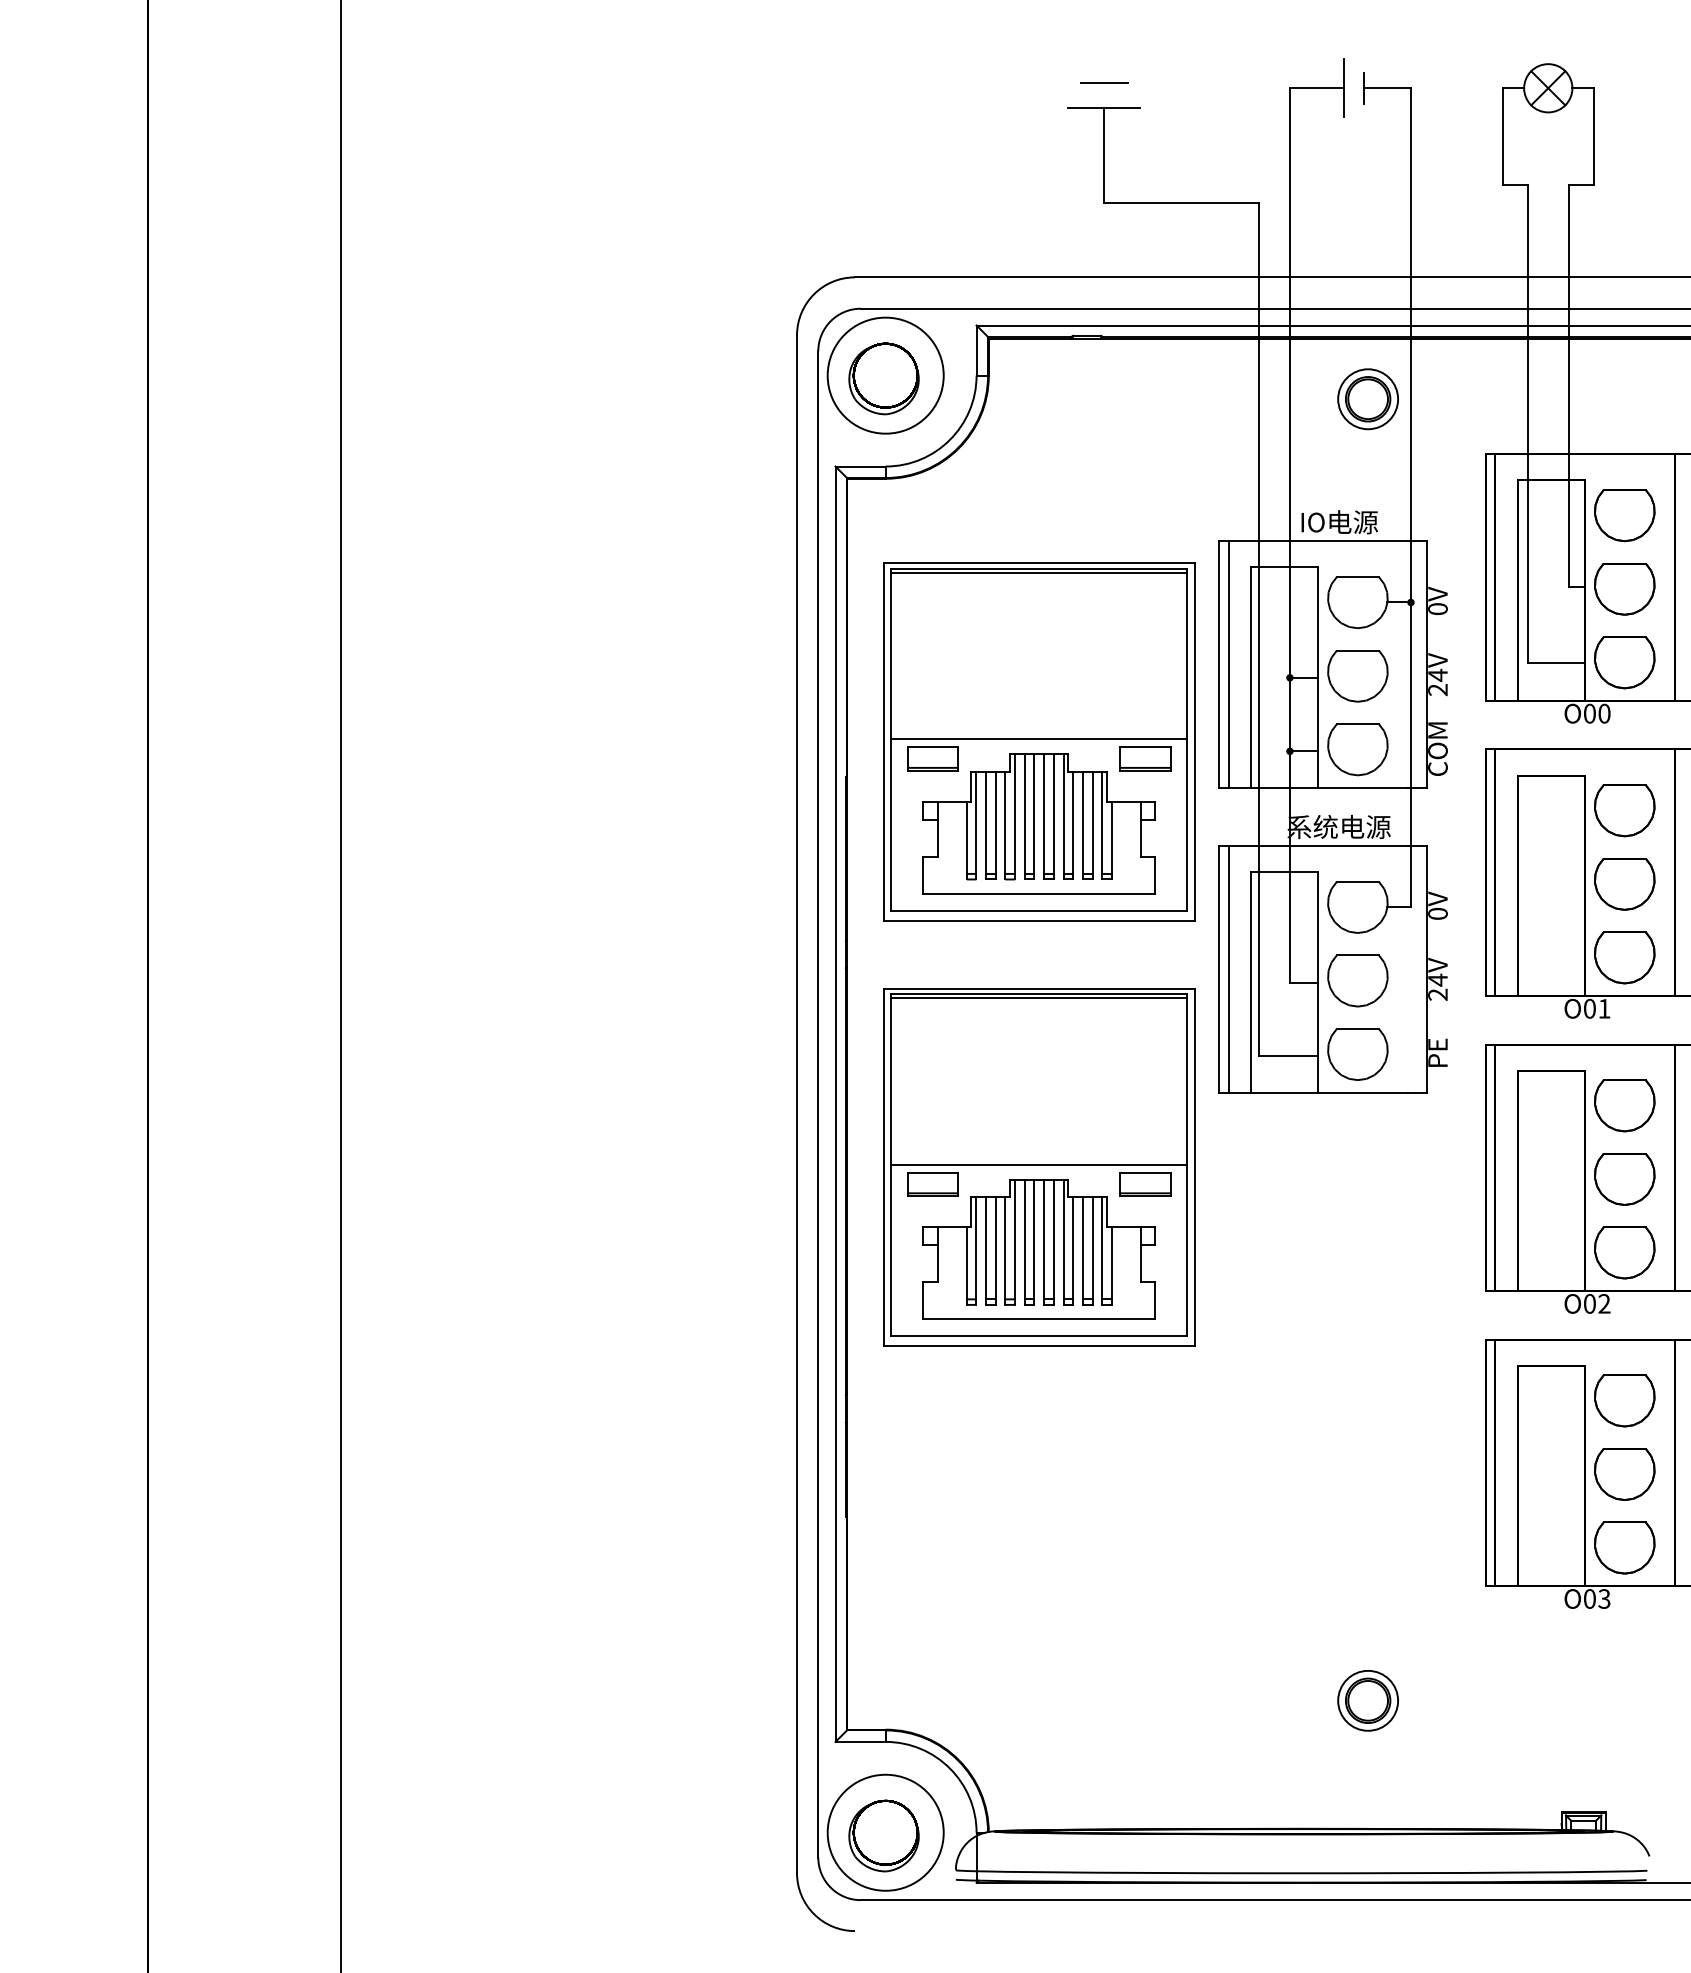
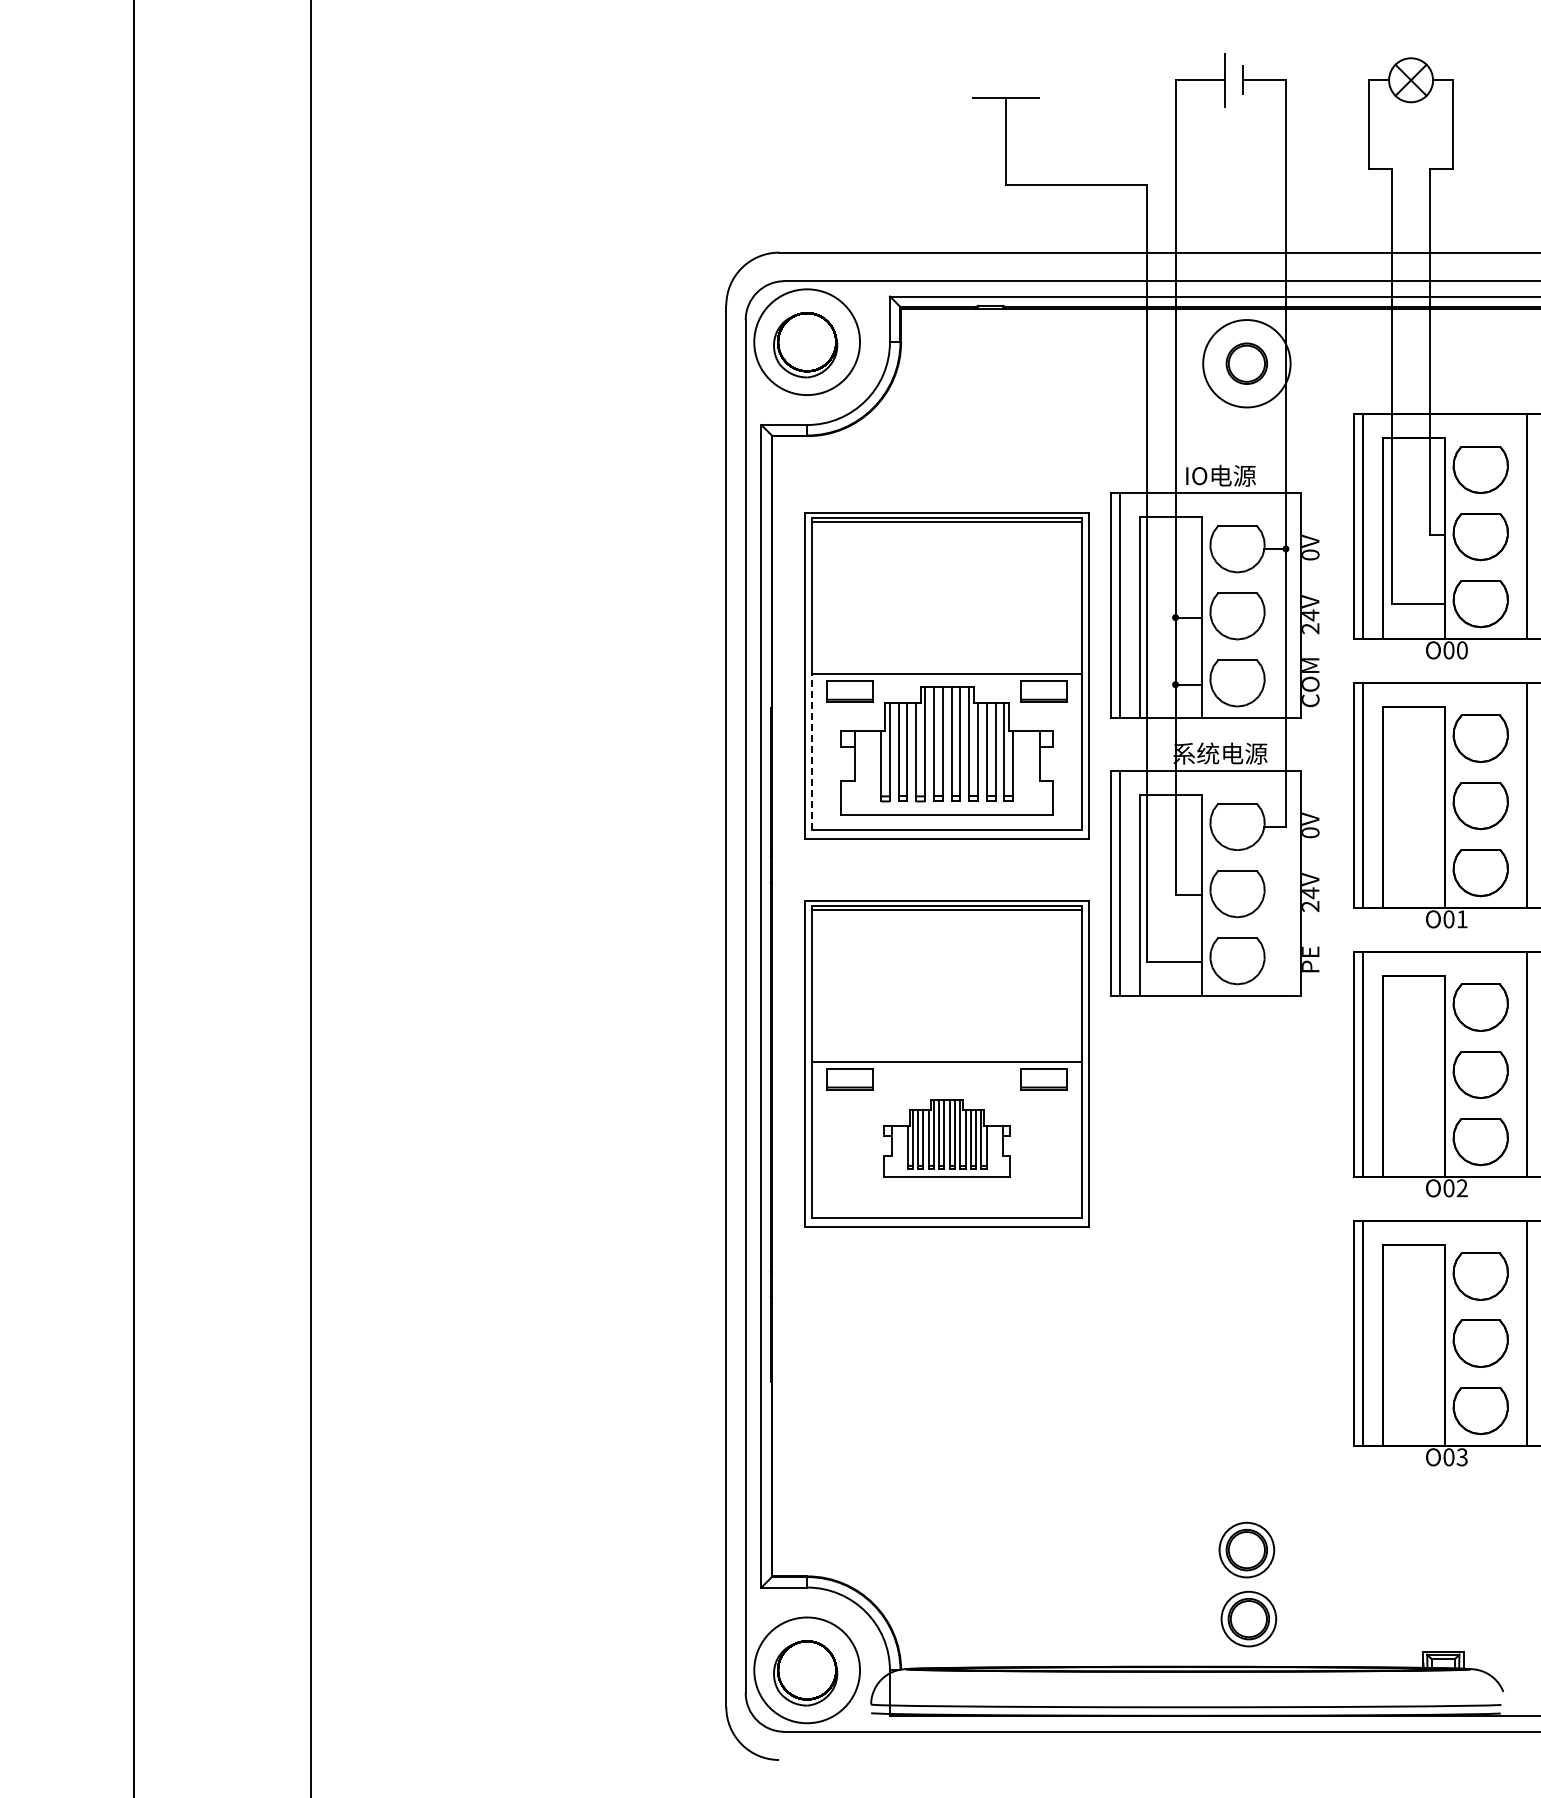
line: (1104, 83) -> (1006, 75), removed
circle: (1367, 399) -> (1246, 363), size x1.6
line: (891, 824) -> (812, 751), solid -> dashed
part: (1038, 1249) -> (946, 1138), size x0.6
part: (1369, 1775) -> (1248, 1618), added

